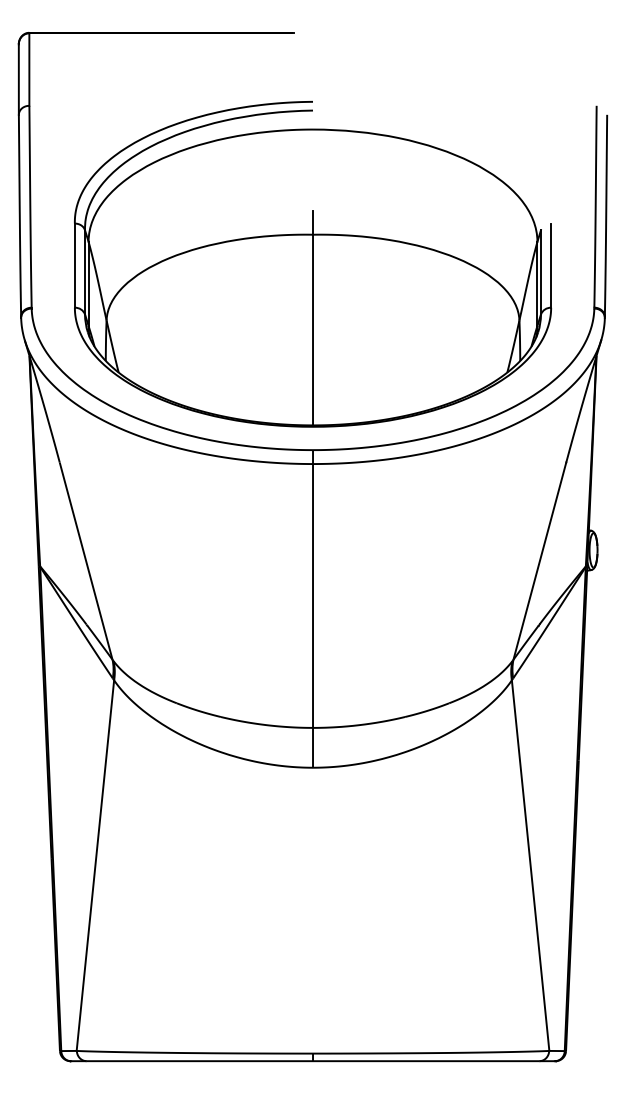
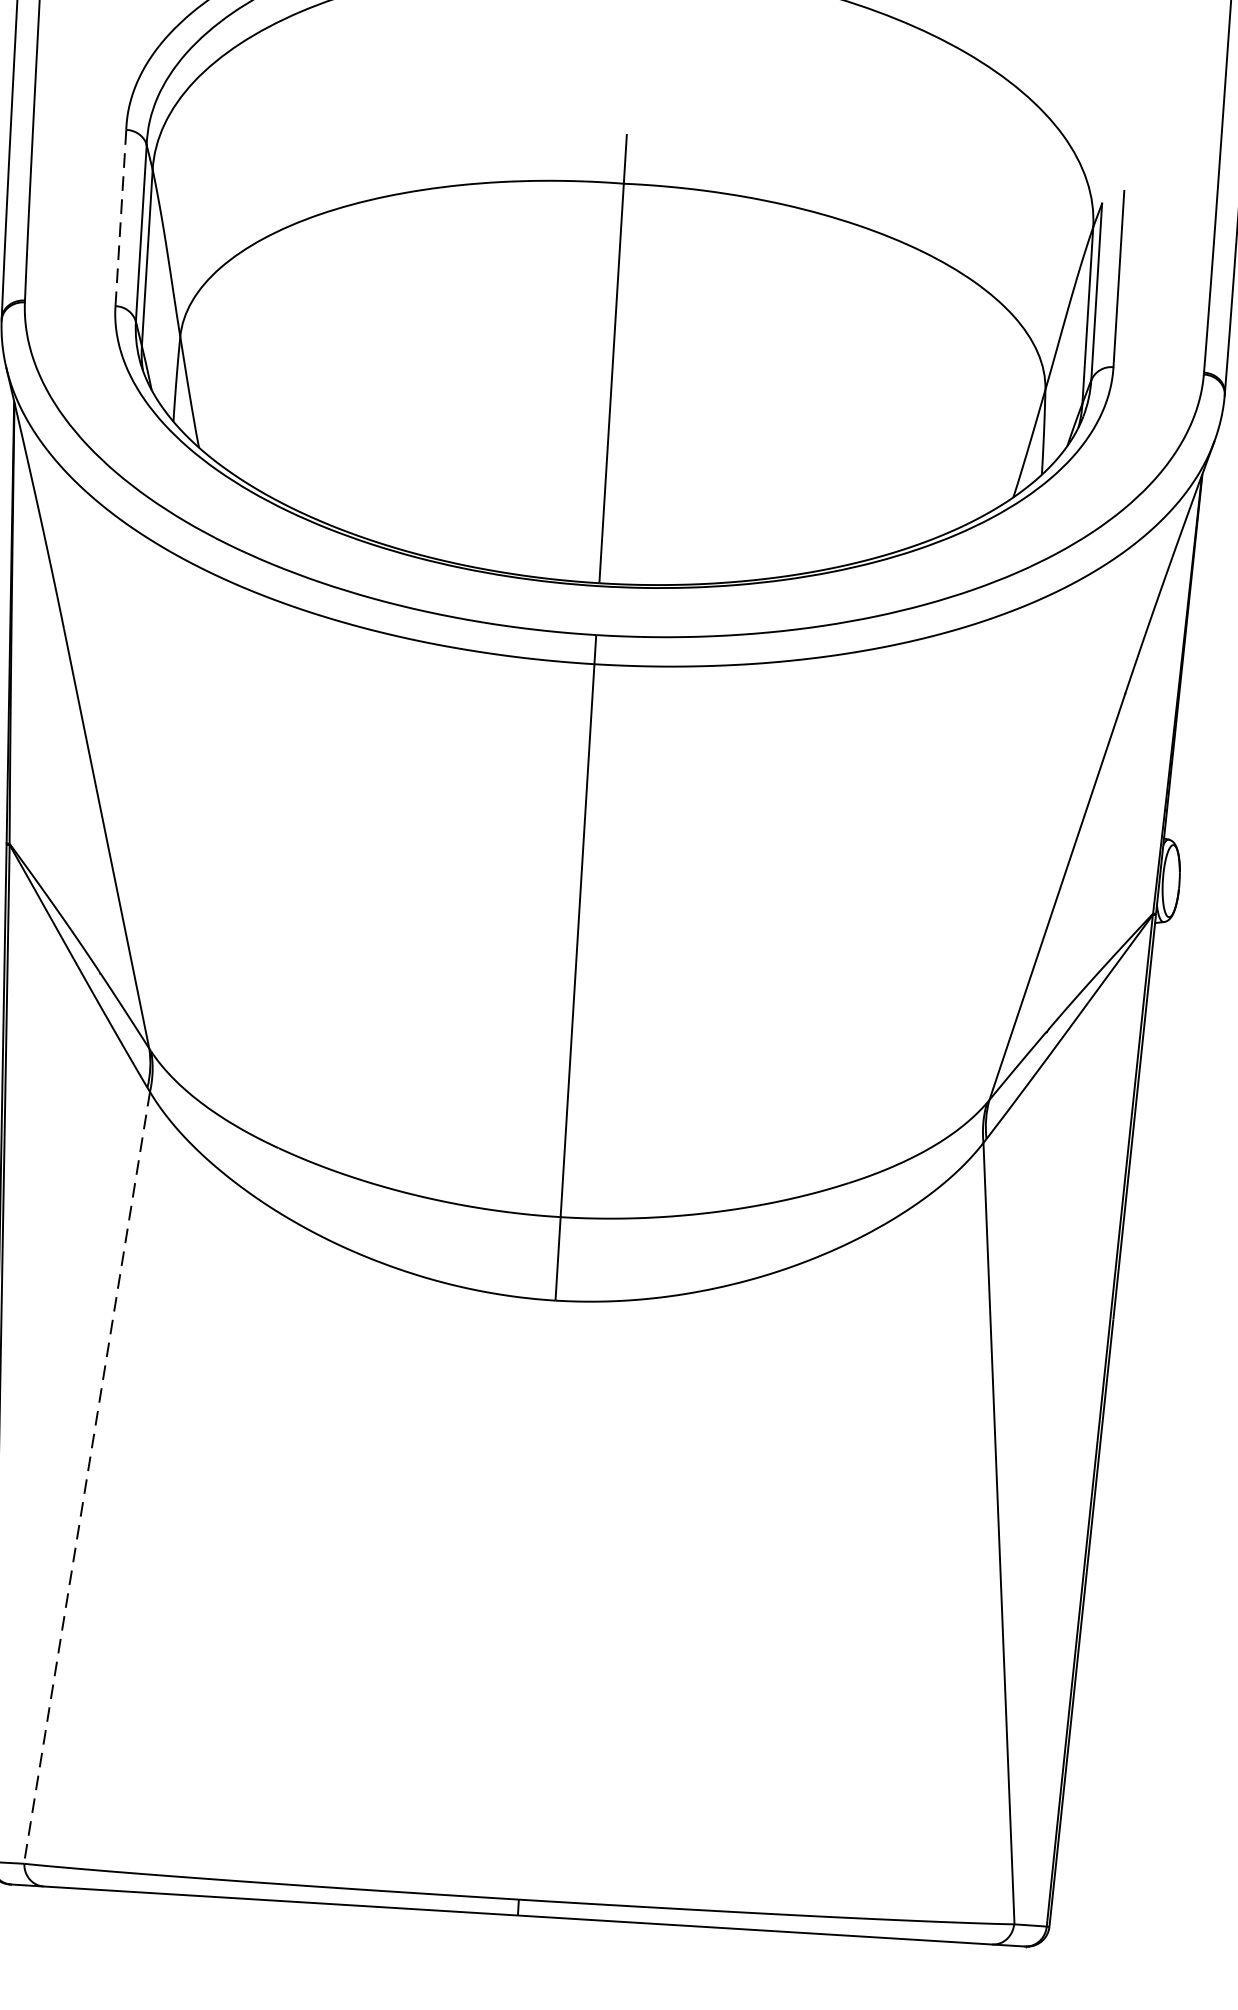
line: (74, 265) -> (120, 217), solid -> dashed
line: (95, 866) -> (87, 1479), solid -> dashed

